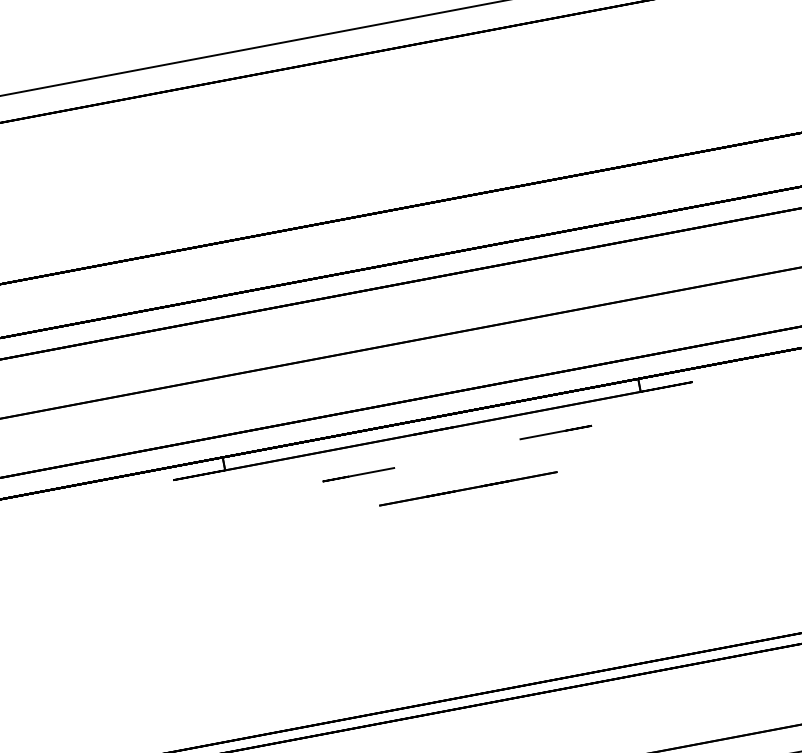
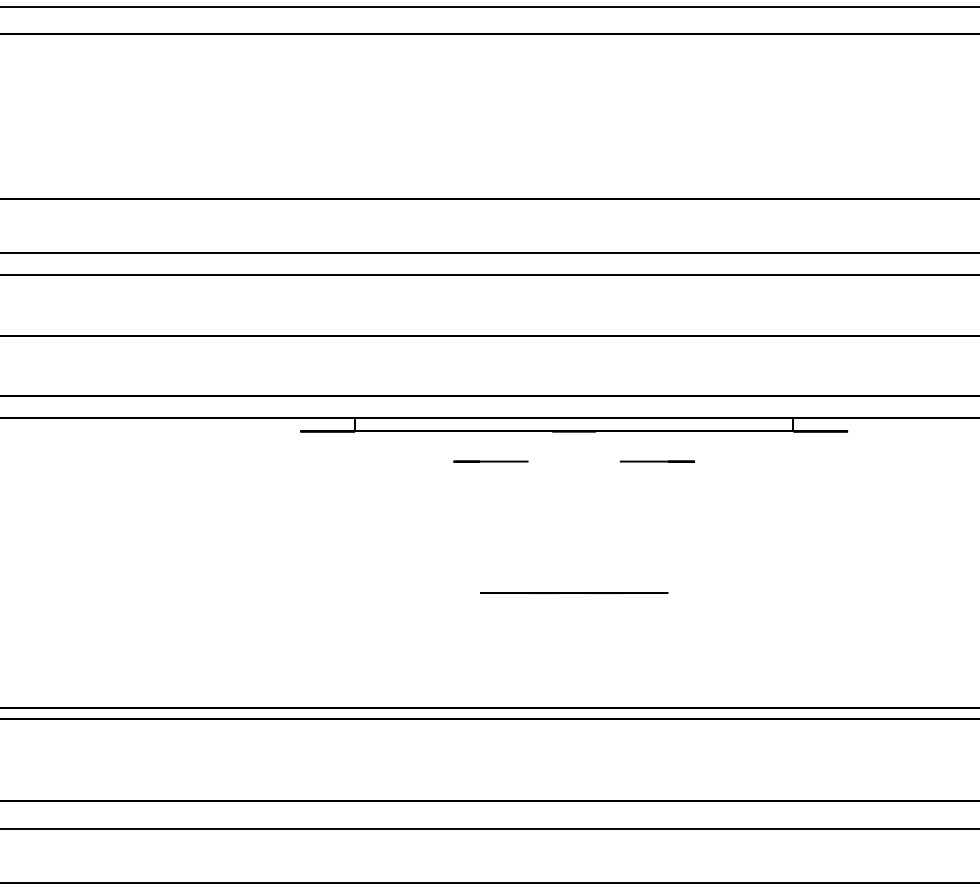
line: (554, 432) -> (656, 461), moved
line: (468, 488) -> (574, 592), moved

